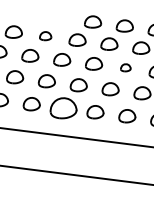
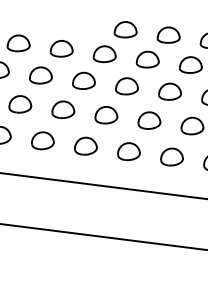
part: (45, 35) -> (61, 48), size x1.43
part: (125, 67) -> (169, 91), size x1.67
part: (63, 107) -> (85, 145), size x0.62

